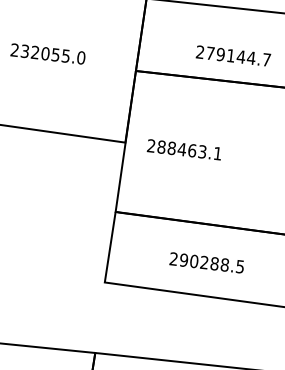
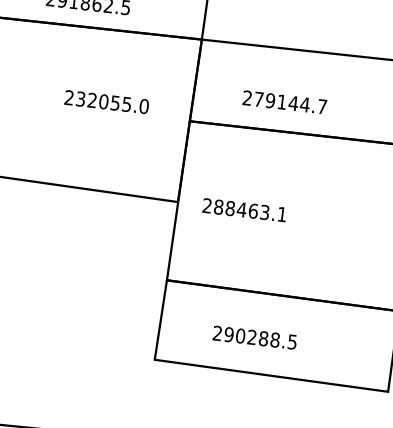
text: (47, 54) -> (106, 102), moved
text: (233, 55) -> (284, 101), moved
text: (206, 262) -> (254, 337), moved

